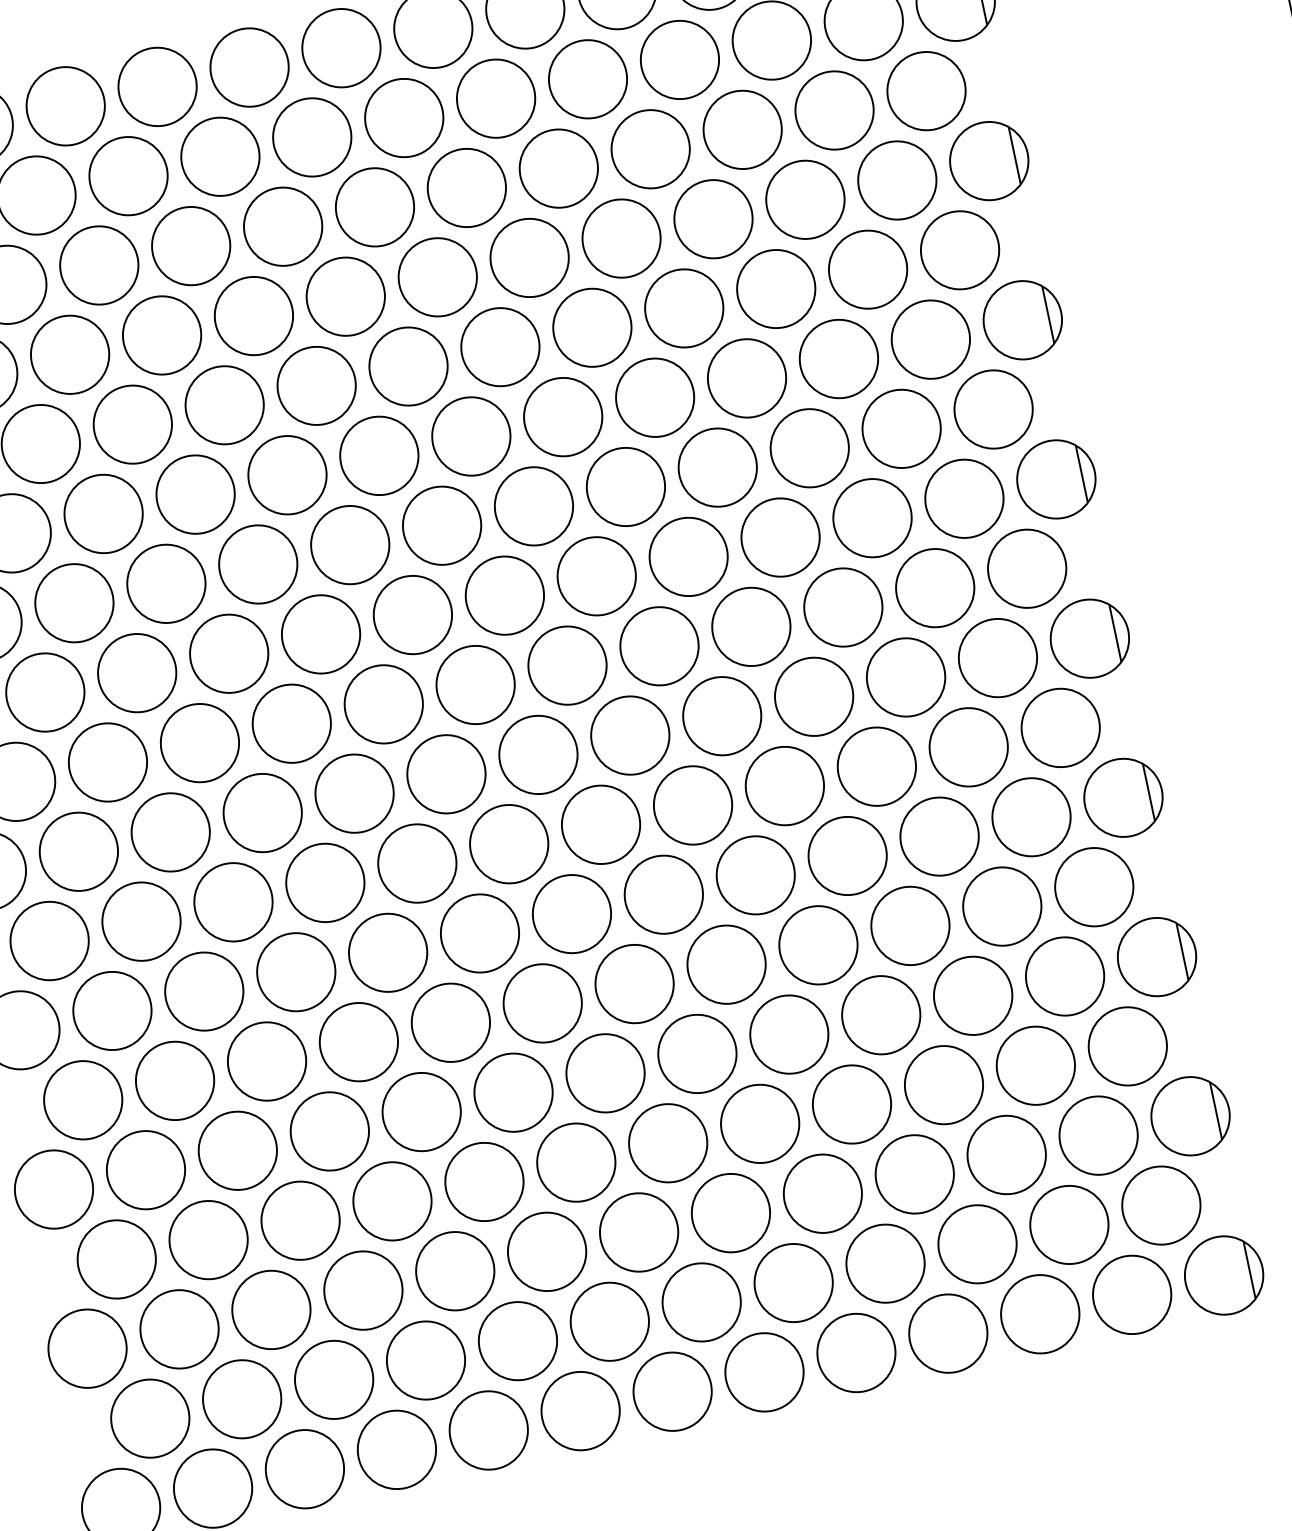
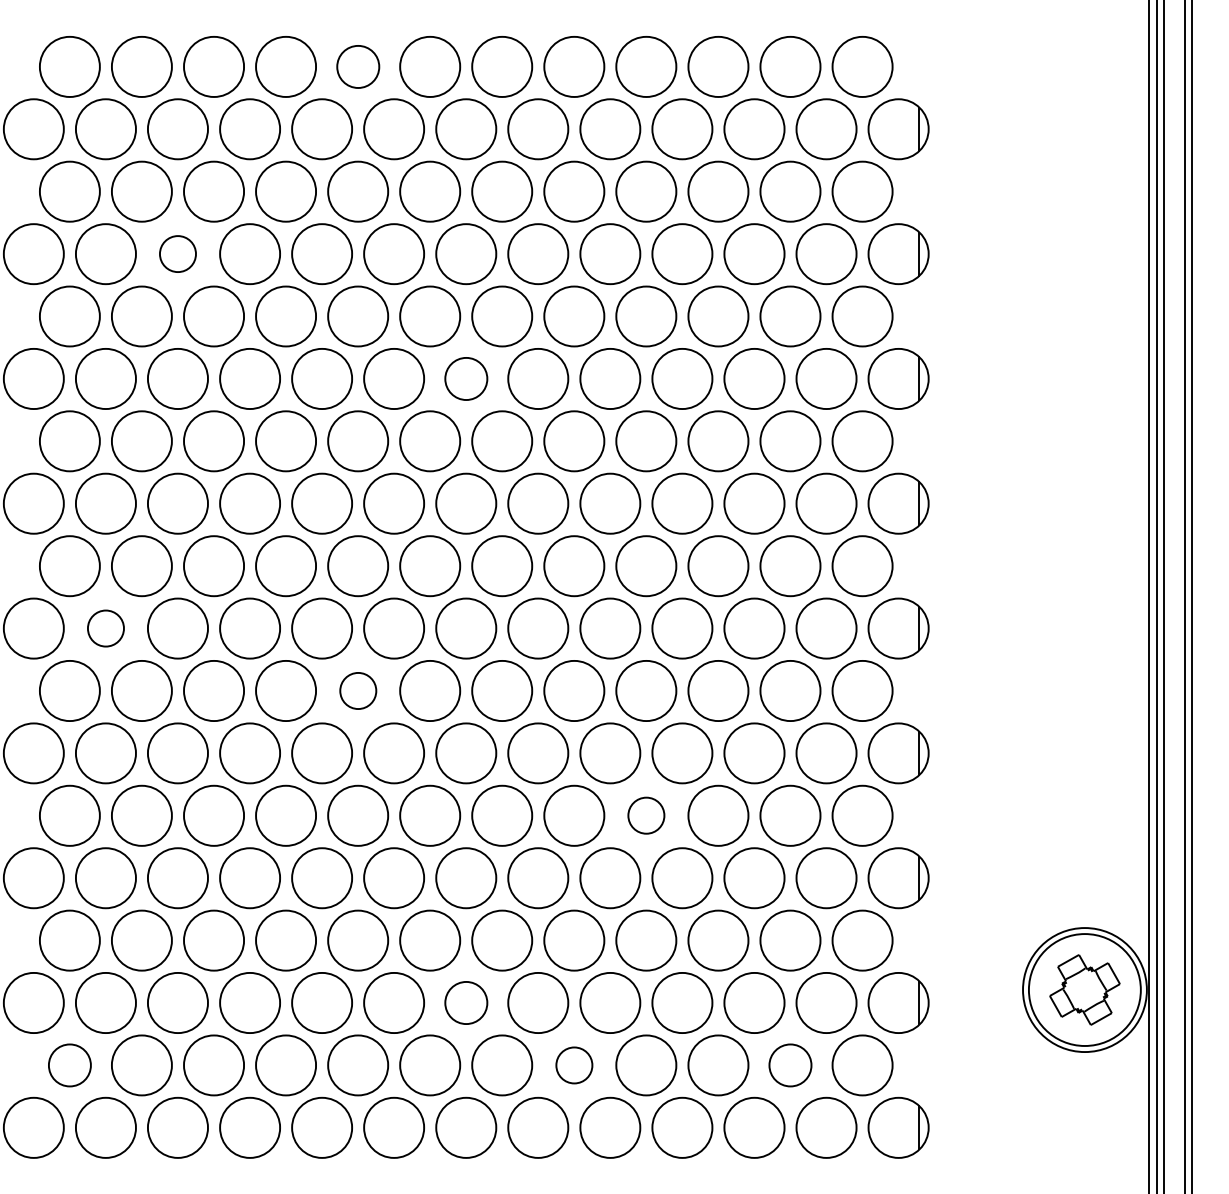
part: (249, 66) -> (358, 66), size x0.7
part: (69, 354) -> (177, 253), size x0.6
part: (471, 435) -> (466, 378), size x0.7
part: (78, 851) -> (105, 628), size x0.6
part: (417, 862) -> (358, 690), size x0.6
part: (818, 944) -> (646, 815), size x0.6
part: (1069, 1225) -> (790, 1065), size x0.7
part: (639, 1231) -> (466, 1002), size x0.7
part: (793, 1283) -> (574, 1065), size x0.6
part: (149, 1418) -> (69, 1065), size x0.7

